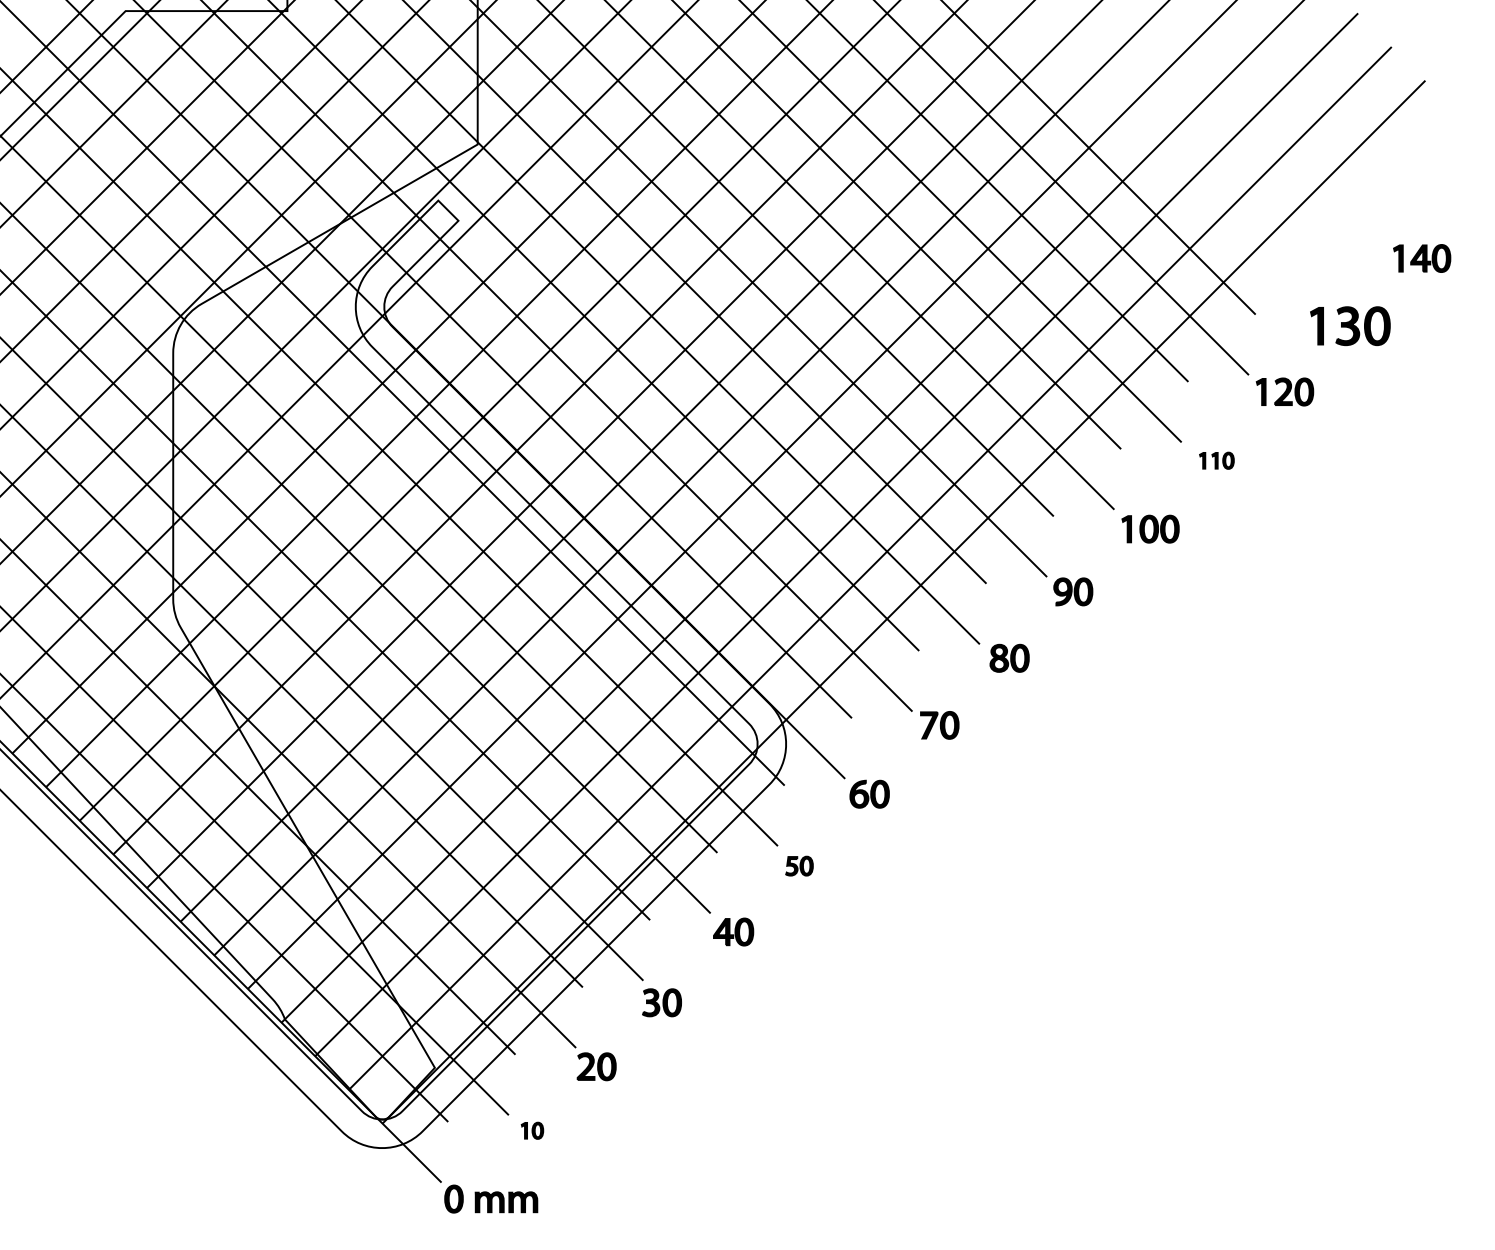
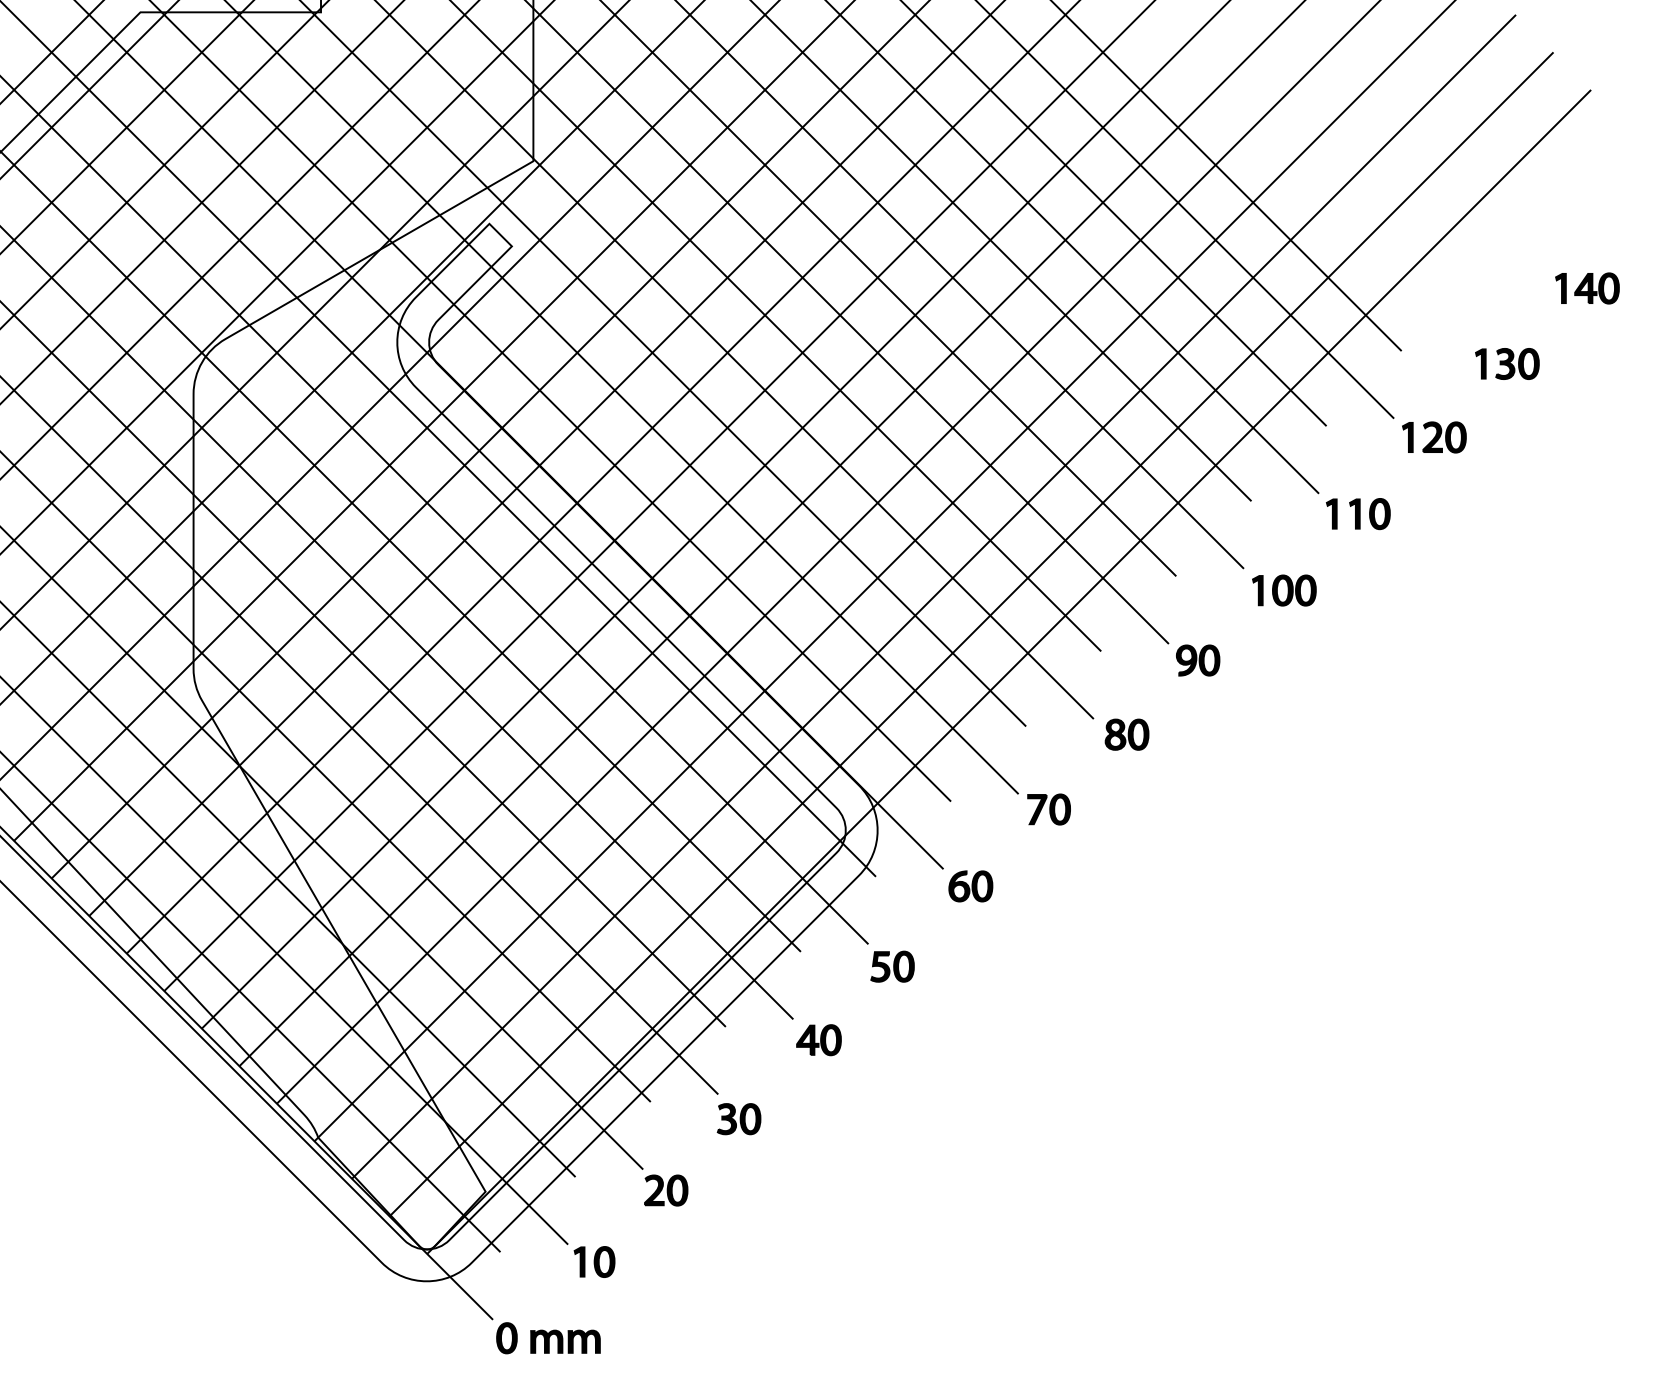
part: (1350, 325) -> (1507, 363), size x0.71
part: (1217, 461) -> (1358, 514), size x1.67
part: (799, 866) -> (892, 966), size x1.43
part: (532, 1130) -> (594, 1261), size x1.67

